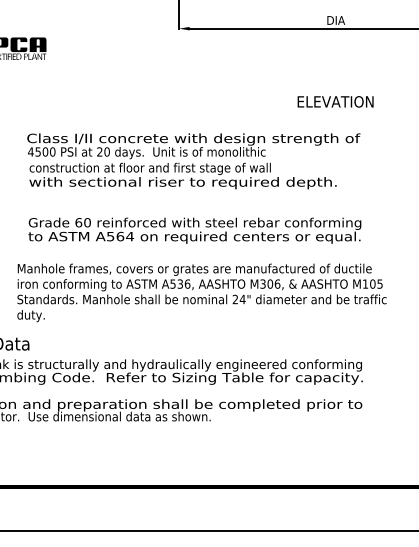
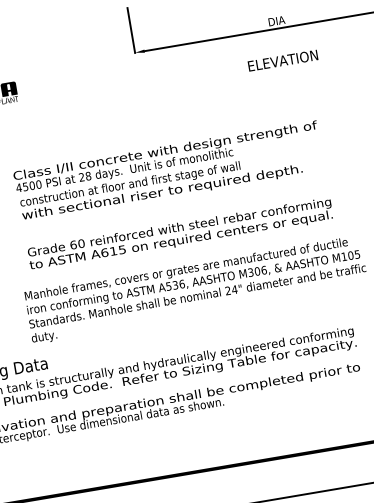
text: (335, 101) -> (282, 60), moved
text: (106, 151) -> (87, 175), 20 -> 28
text: (120, 236) -> (113, 251), A564 -> A615

